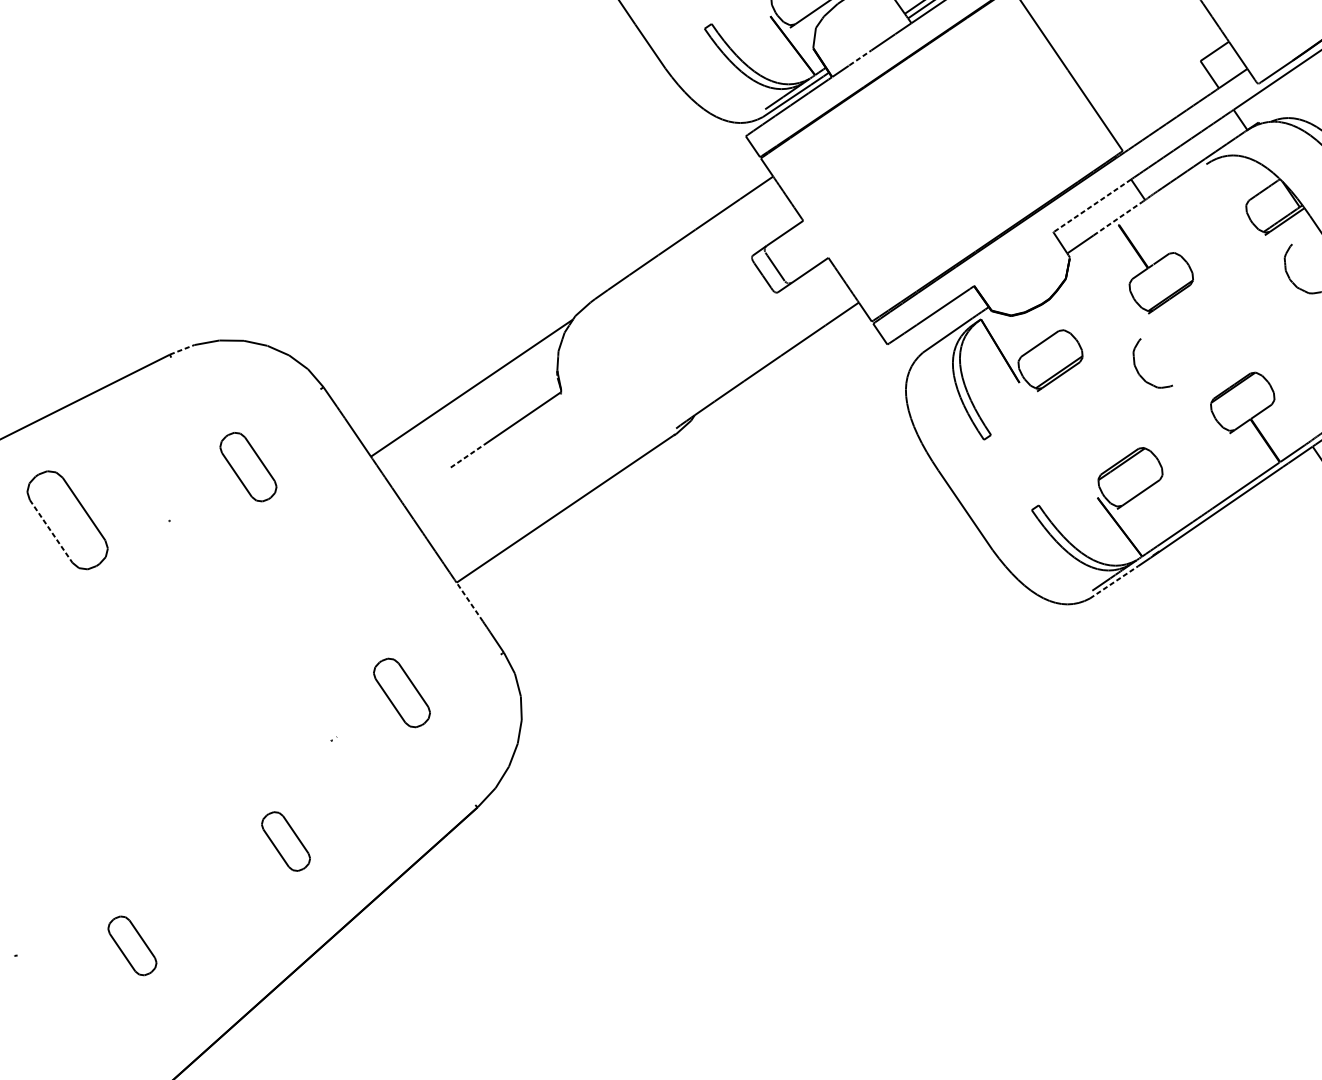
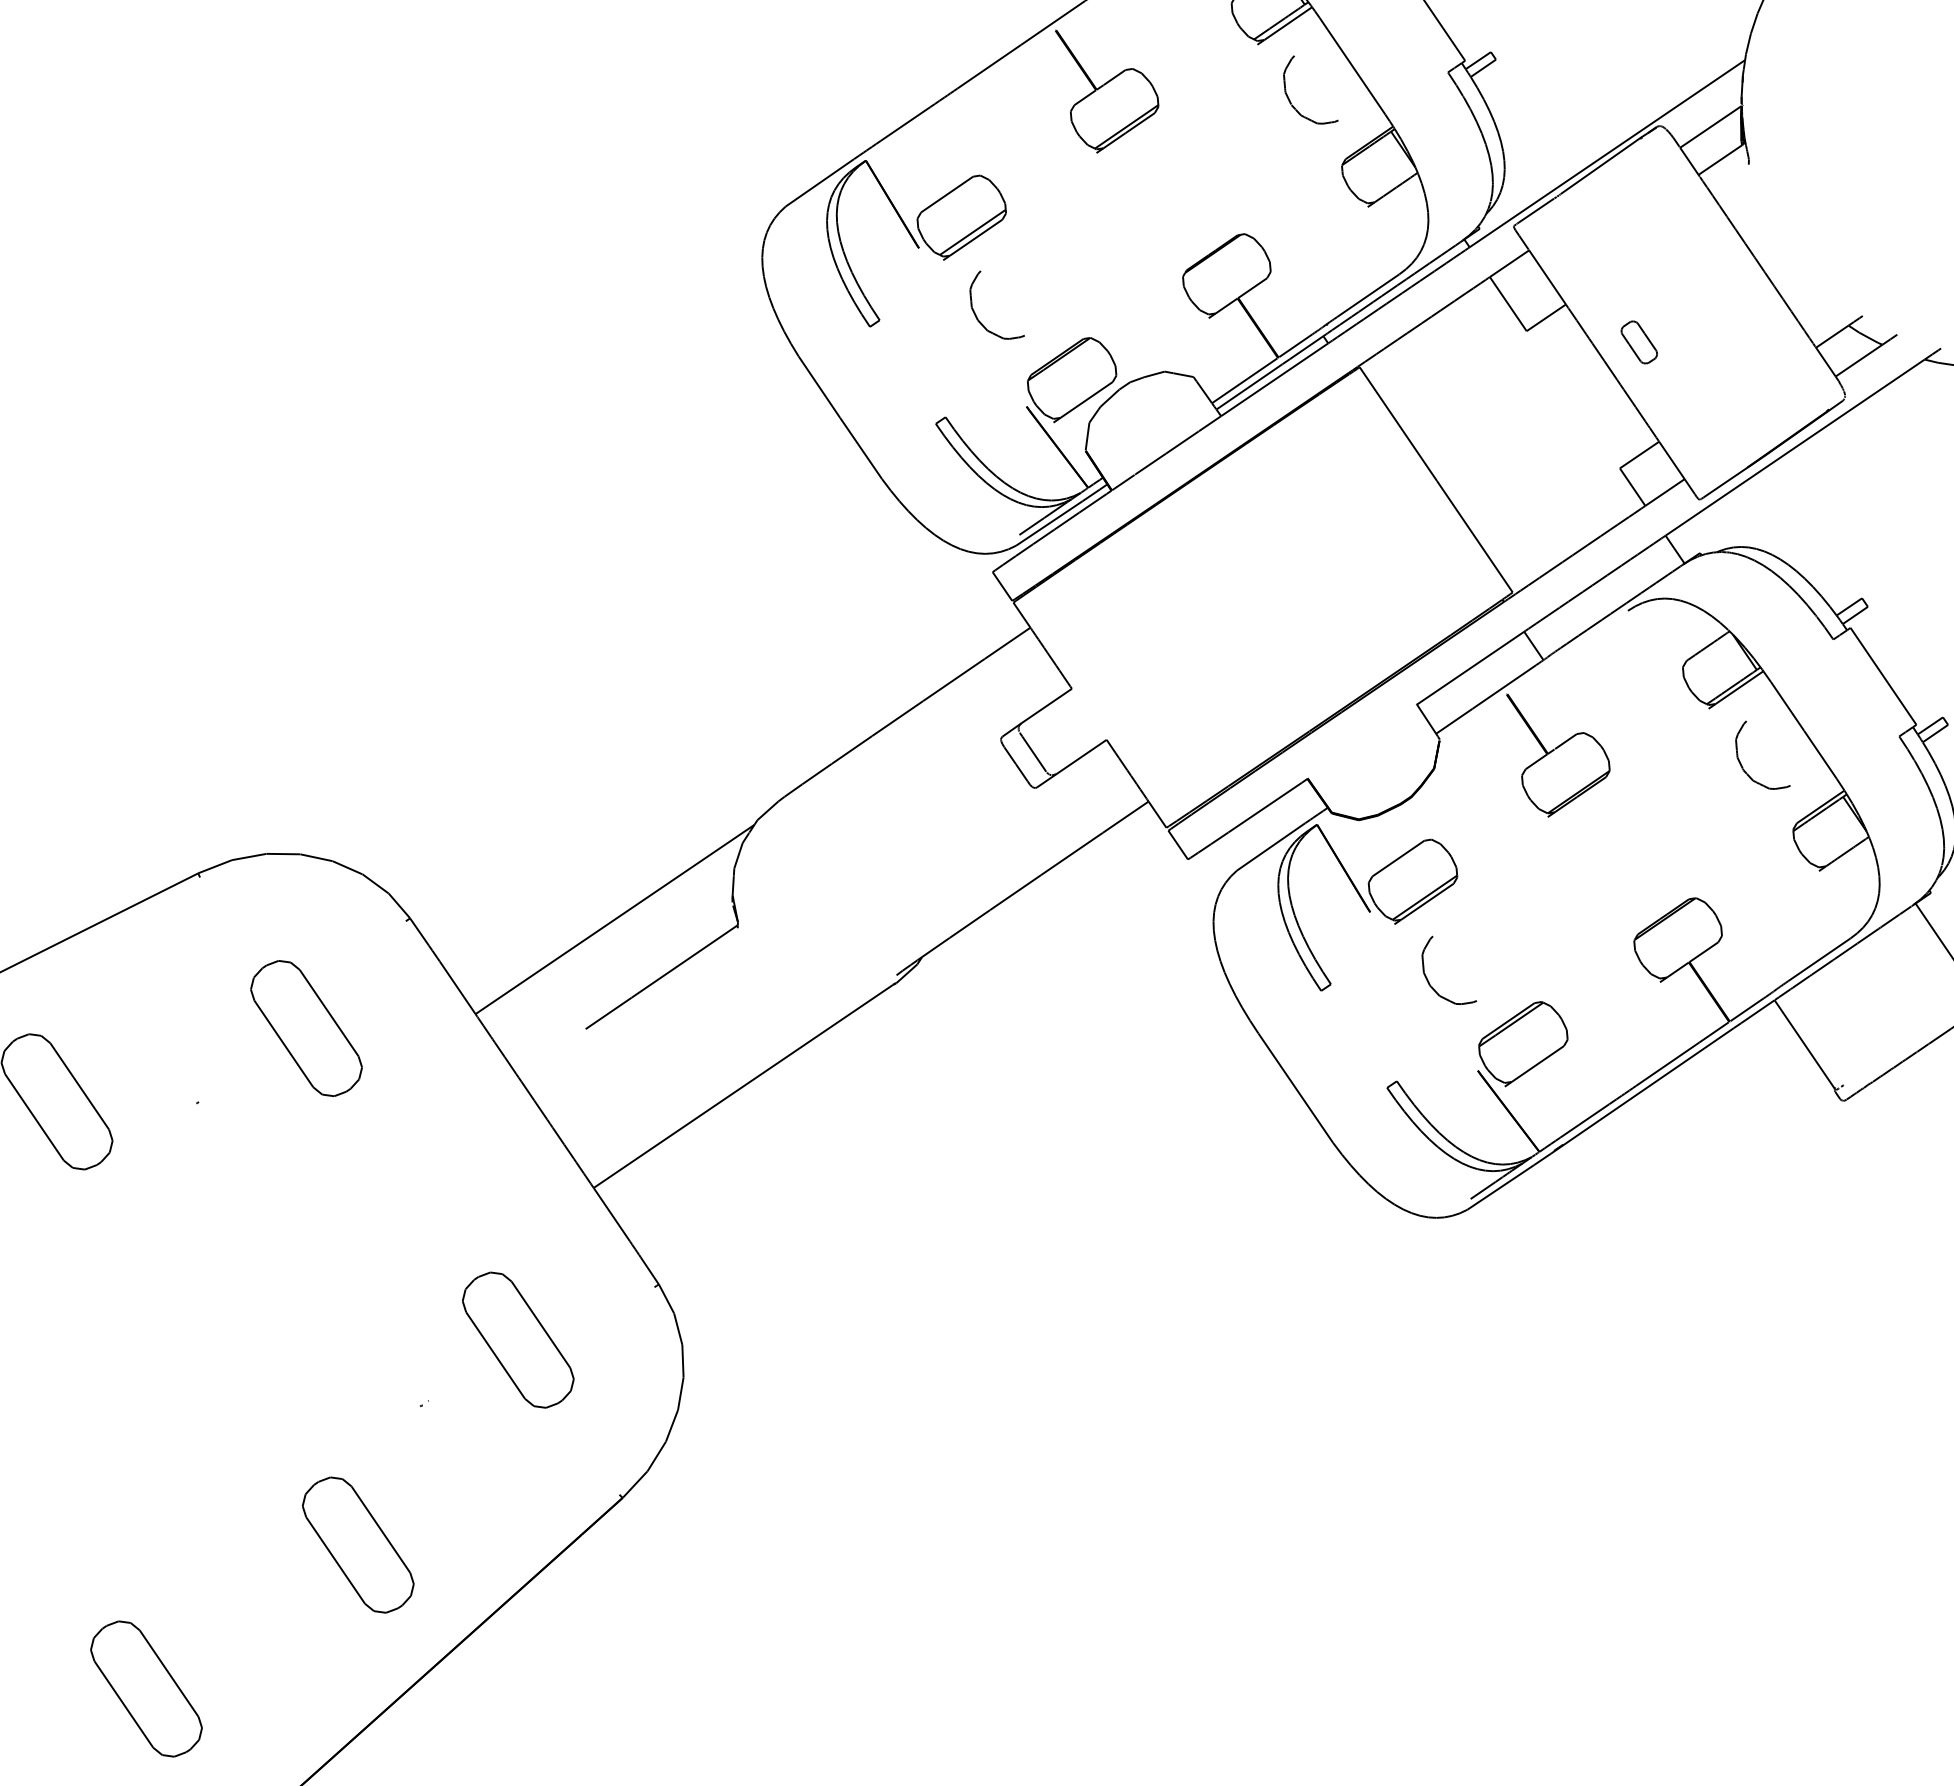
line: (860, 57) -> (1151, 463), dashed -> solid
line: (1092, 206) -> (1470, 668), dashed -> solid
line: (1116, 219) -> (1504, 686), dashed -> solid
line: (182, 349) -> (215, 866), dashed -> solid
part: (1137, 369) -> (1428, 979), moved
line: (467, 456) -> (608, 1013), dashed -> solid
part: (248, 467) -> (306, 1028), size x1.43
line: (51, 531) -> (34, 1117), dashed -> solid
line: (1113, 582) -> (1500, 1187), dashed -> solid
line: (469, 601) -> (611, 1214), dashed -> solid
part: (402, 692) -> (518, 1339), size x1.43
part: (286, 841) -> (358, 1544), size x1.67
part: (132, 945) -> (146, 1688), size x1.67

